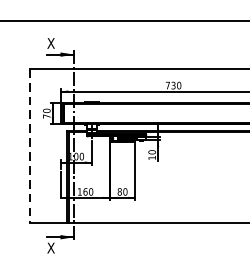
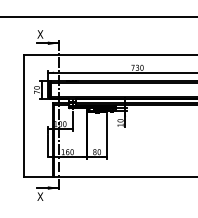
line: (29, 146) -> (23, 116), dashed -> solid

